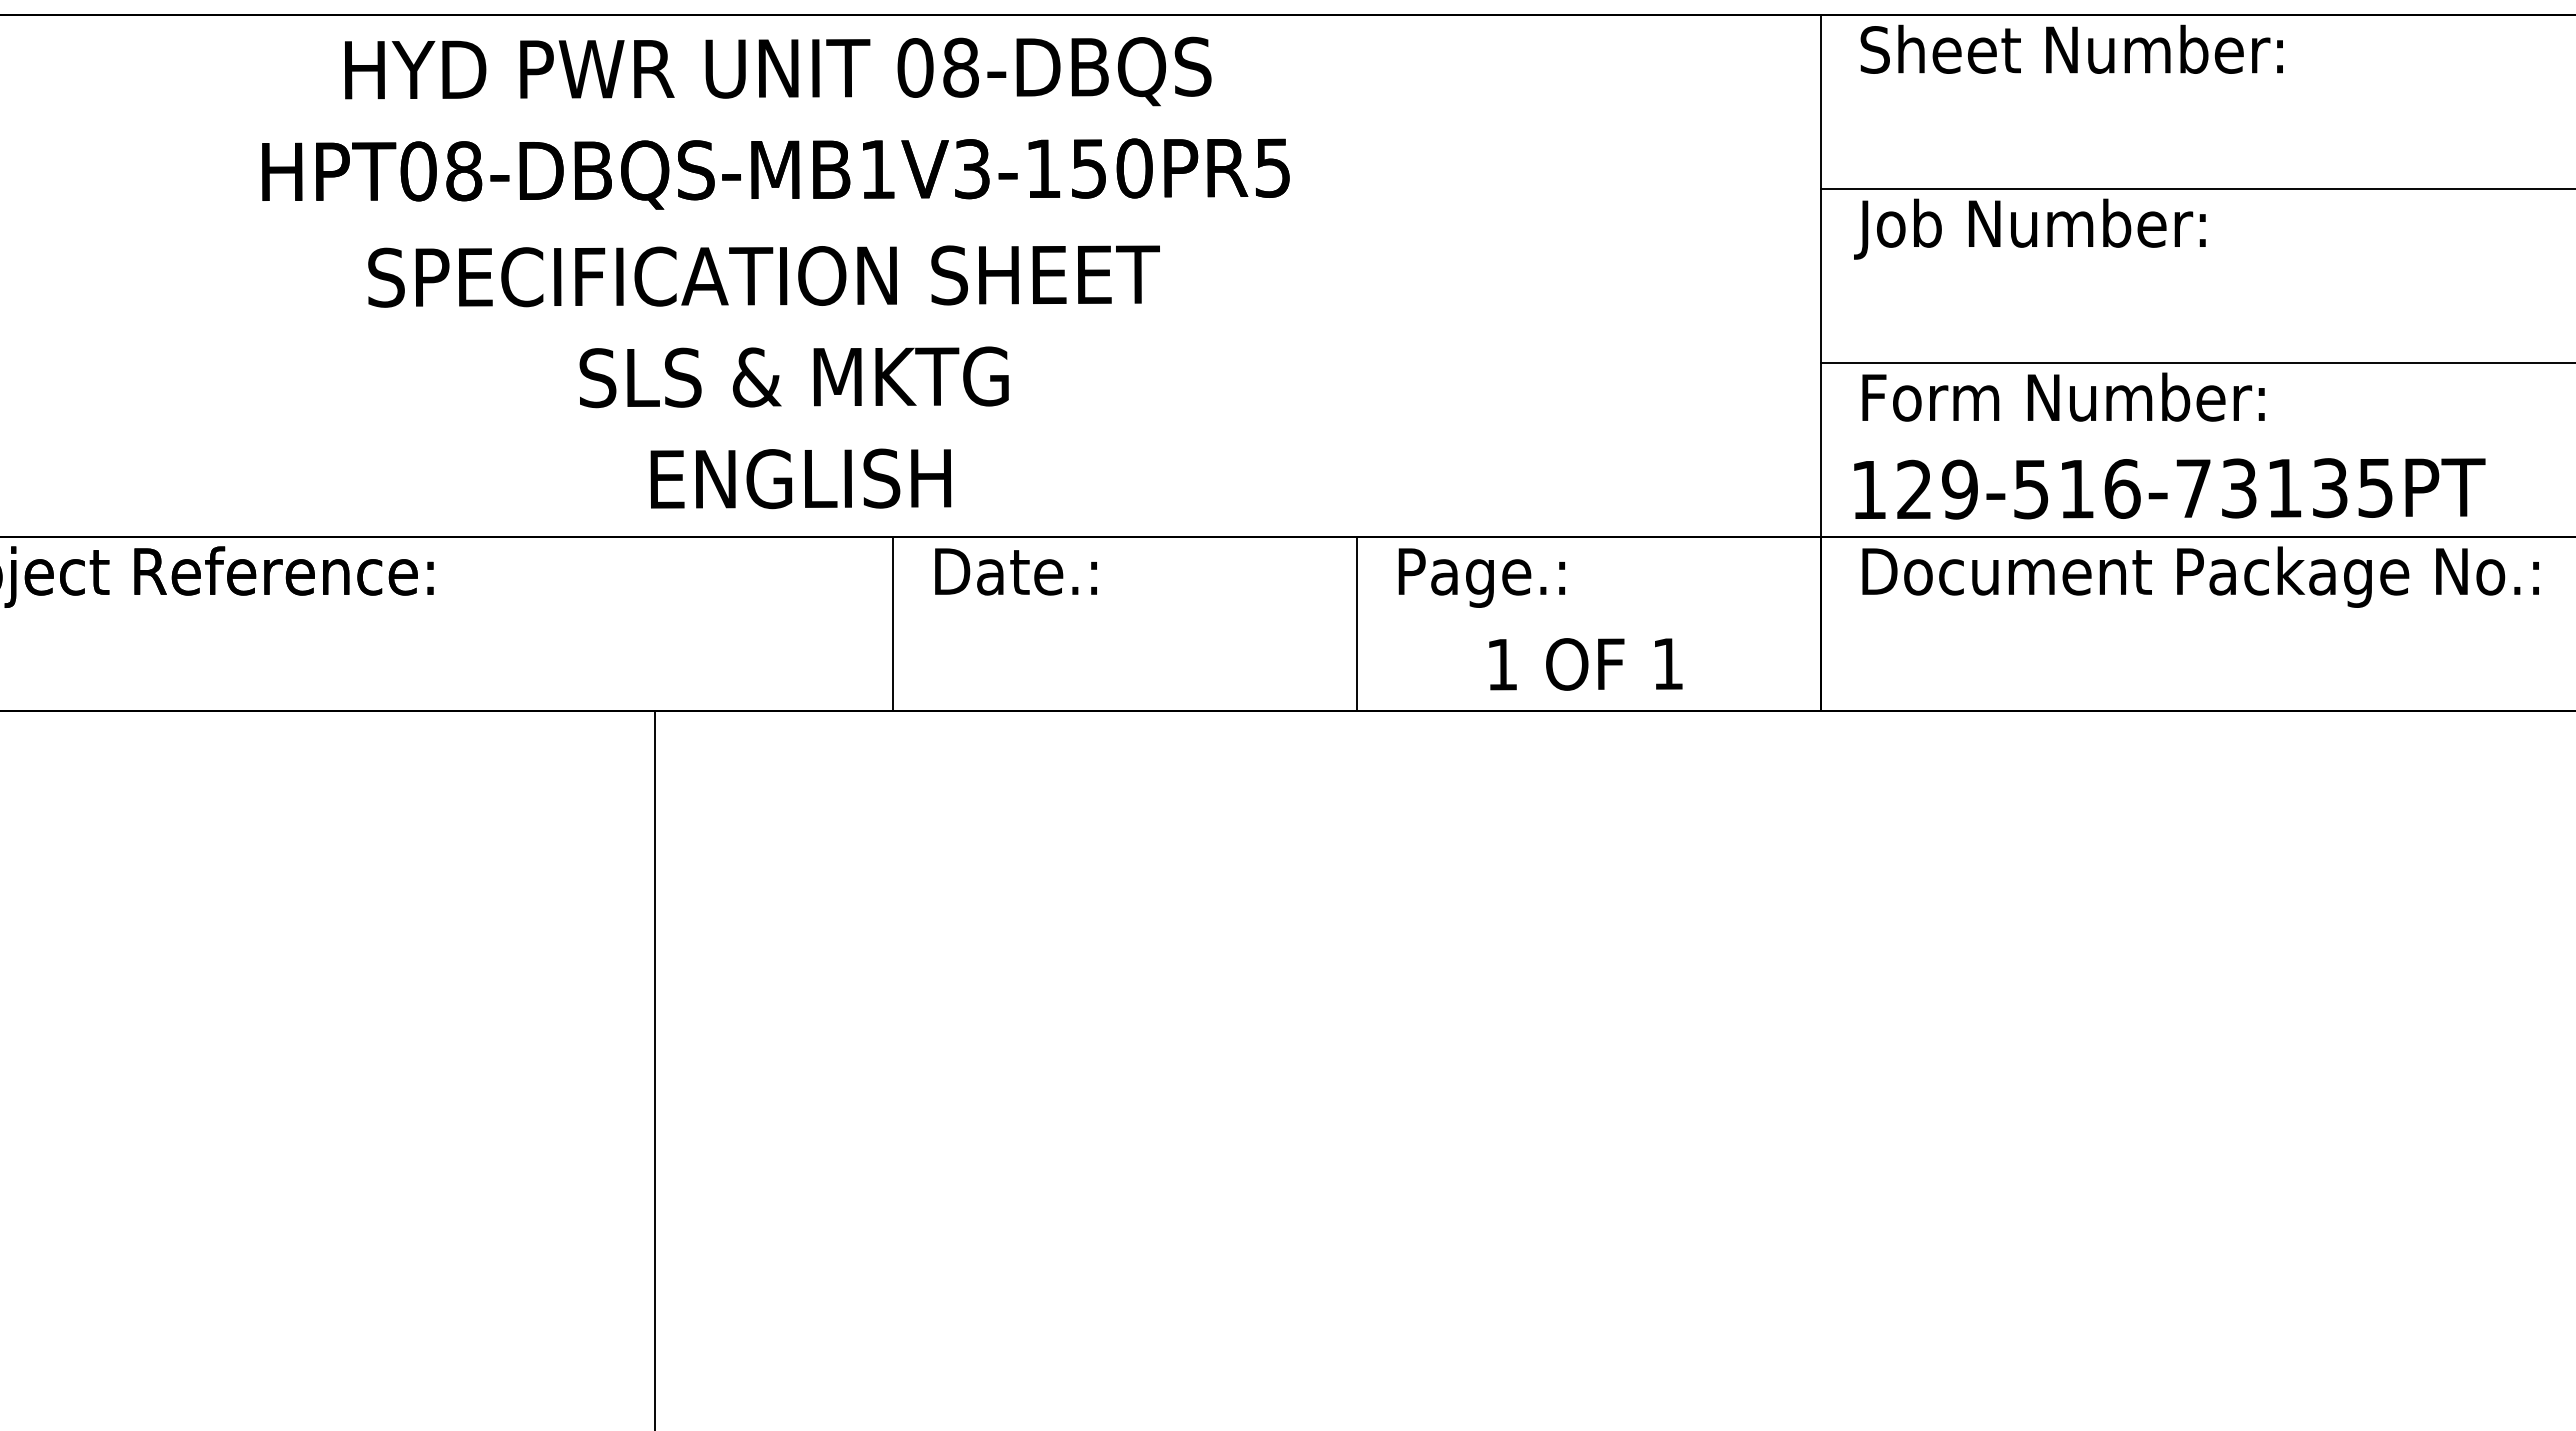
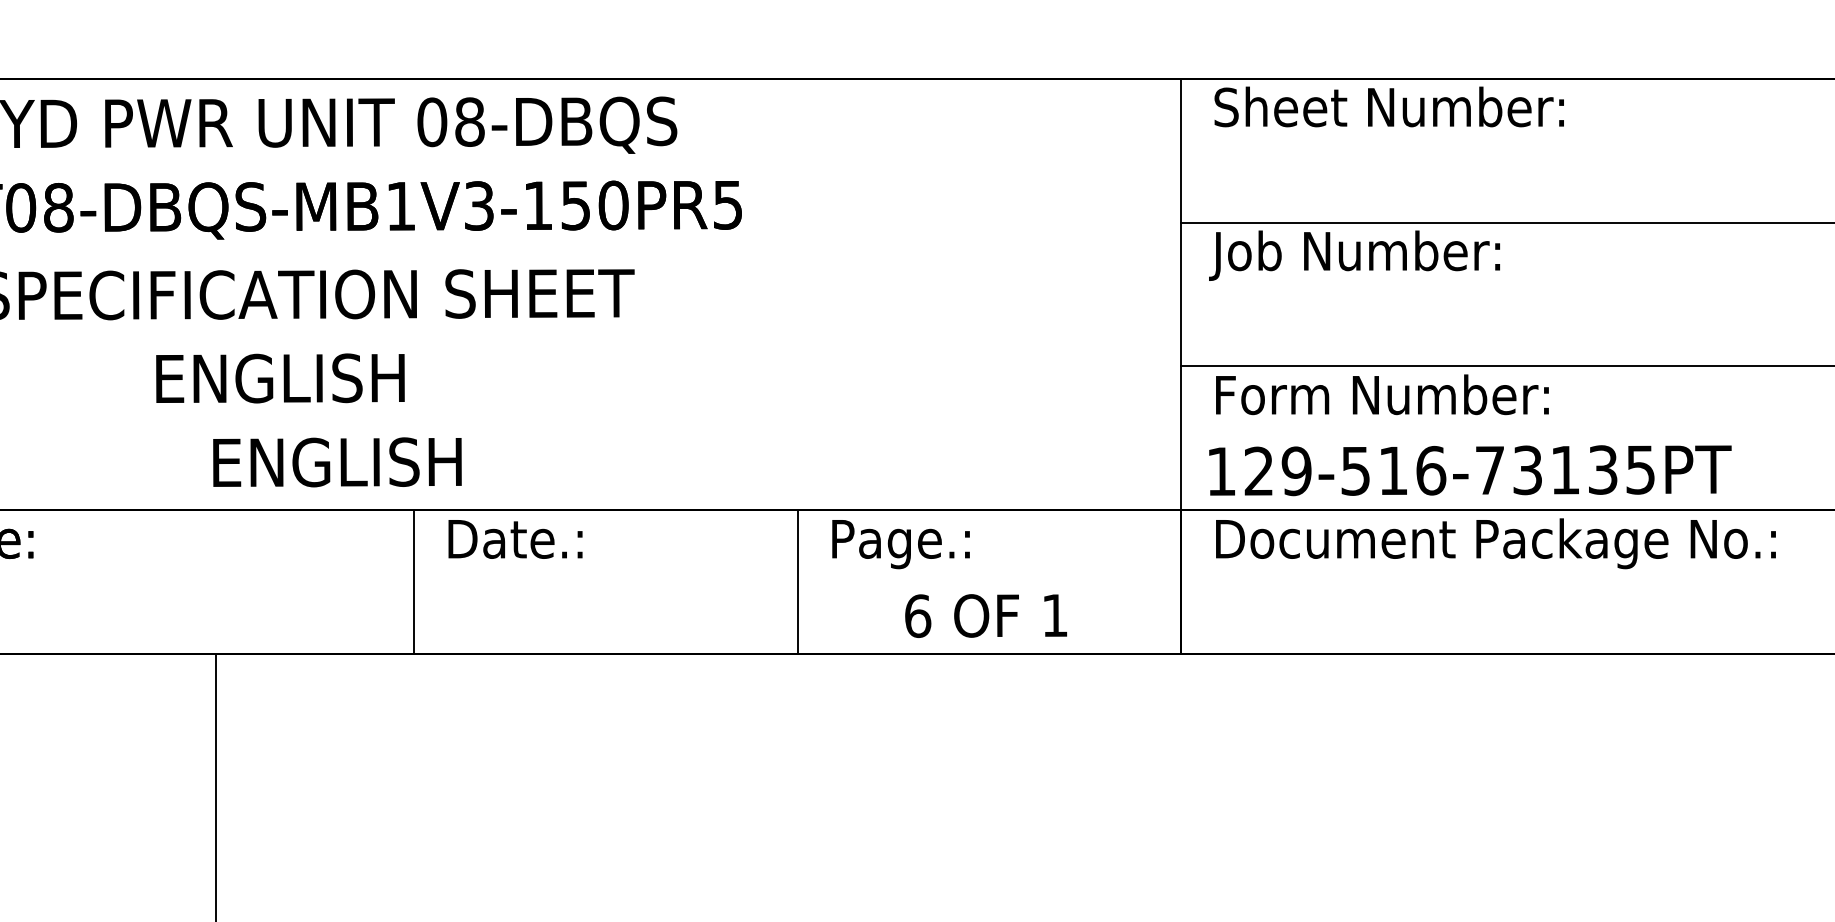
text: (793, 377) -> (331, 378), SLS & MKTG -> ENGLISH
text: (1502, 664) -> (918, 616), 1 -> 6

